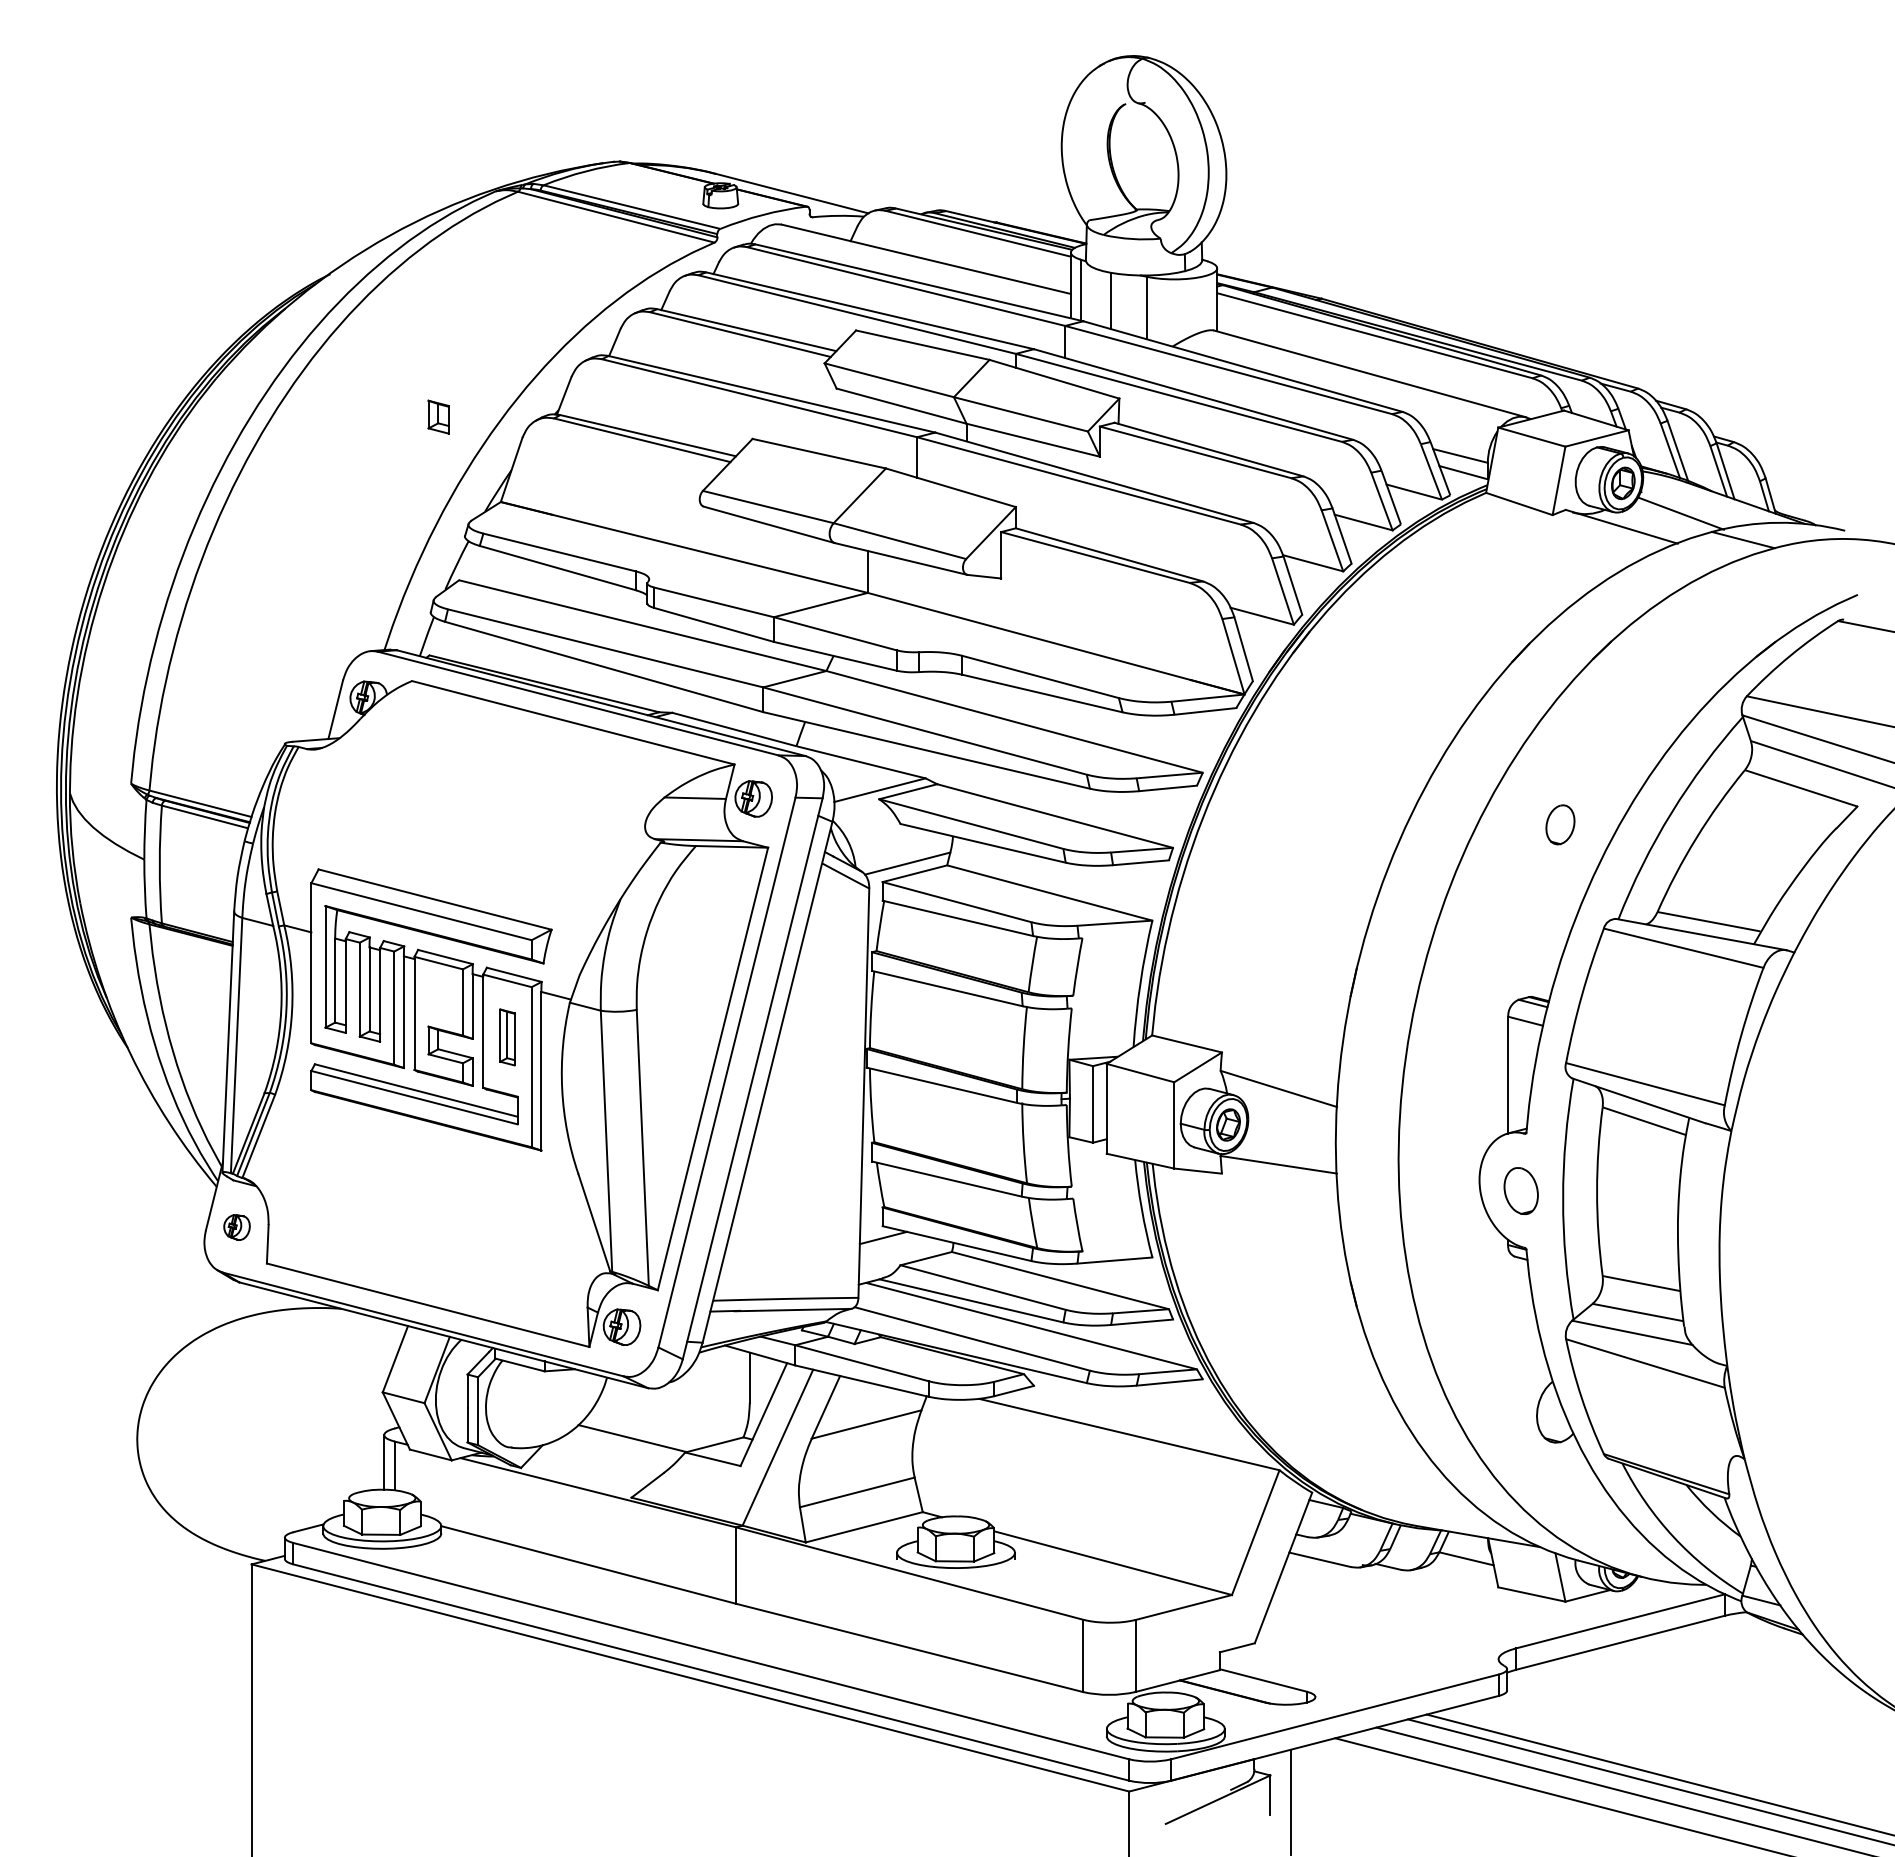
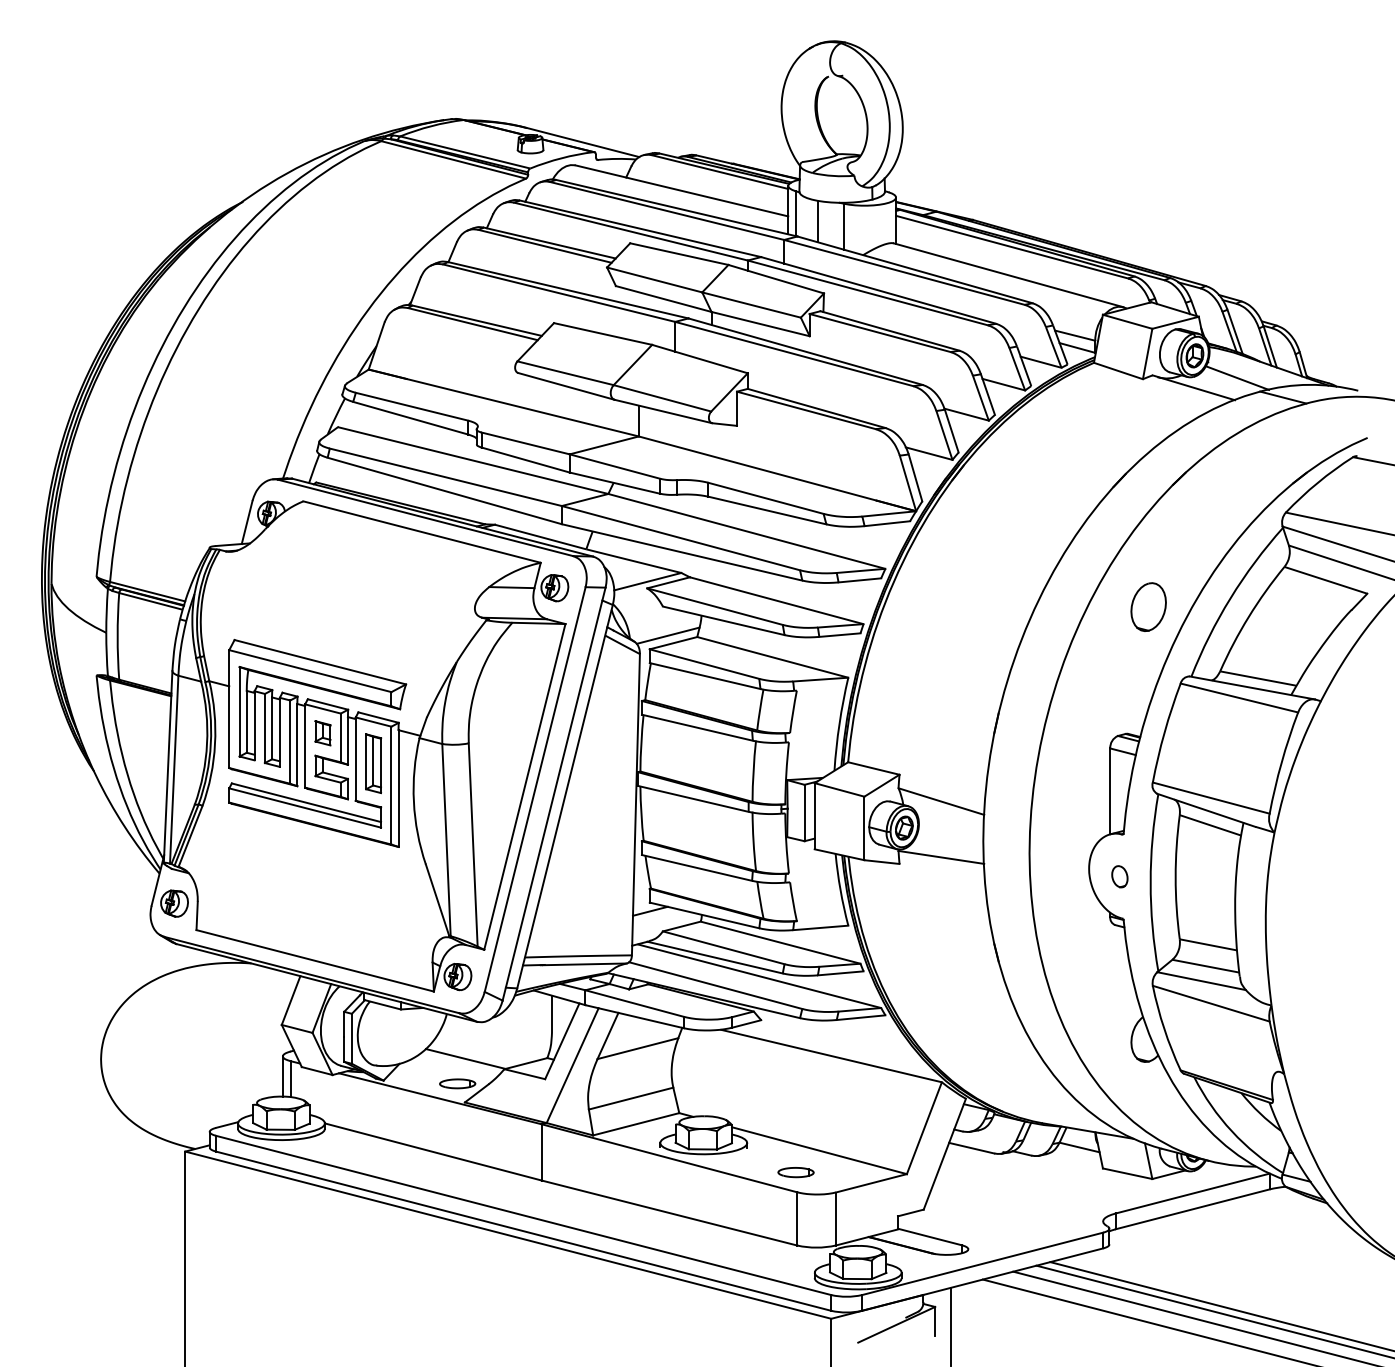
part: (438, 416) -> (322, 732), moved
part: (1560, 824) -> (1148, 606), size x1.67
part: (507, 1037) -> (373, 763), size x1.43
part: (1521, 1190) -> (1120, 876), size x0.62
part: (236, 1227) -> (174, 903), size x1.43
part: (621, 1472) -> (457, 1083), added
part: (1081, 1592) -> (796, 1172), added

